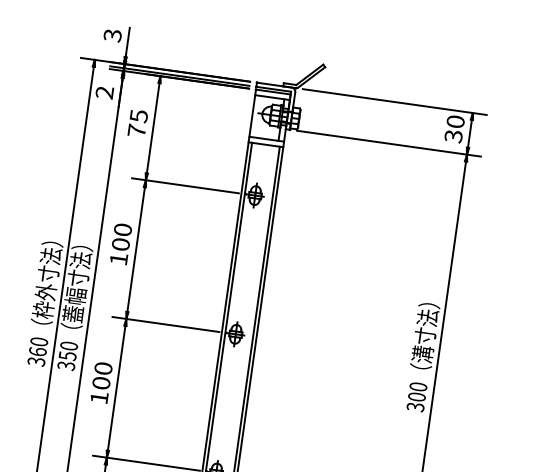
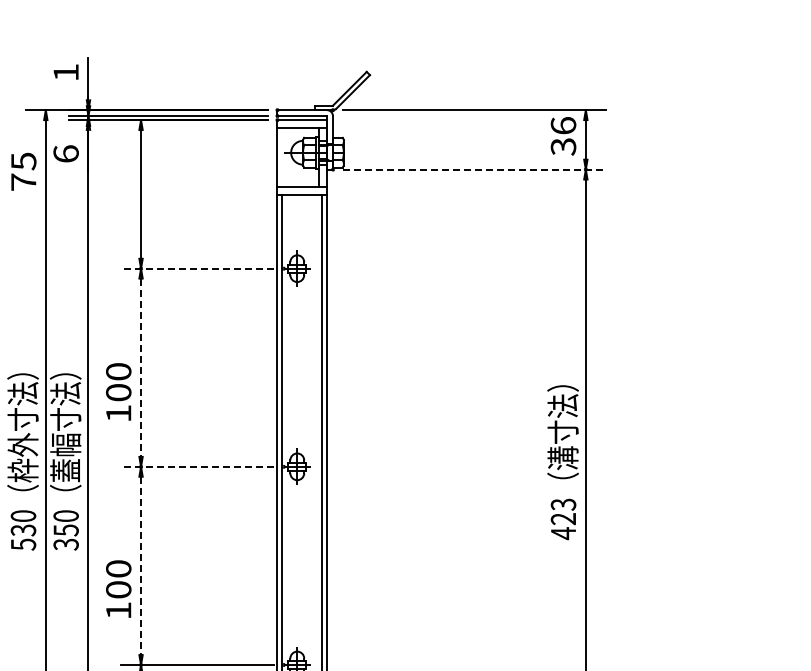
text: (112, 35) -> (65, 72), 3 -> 1
text: (104, 92) -> (65, 153), 2 -> 6
text: (455, 121) -> (563, 125), 30 -> 36
text: (137, 123) -> (23, 171), moved
line: (389, 143) -> (474, 169), solid -> dashed
line: (185, 185) -> (197, 268), solid -> dashed
text: (120, 243) -> (118, 391), moved
line: (136, 250) -> (141, 368), solid -> dashed
line: (165, 324) -> (197, 466), solid -> dashed
text: (37, 356) -> (23, 537), 360 -> 530
text: (101, 382) -> (118, 588), moved
line: (116, 388) -> (141, 566), solid -> dashed
text: (416, 397) -> (563, 519), 300 -> 423

